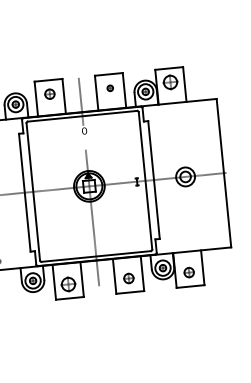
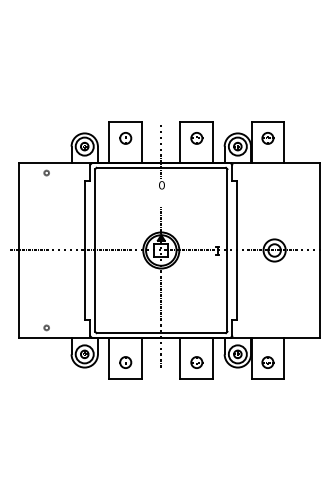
part: (170, 82) -> (267, 138), size x0.71
part: (109, 88) -> (196, 138), size x1.67
part: (68, 284) -> (125, 362), size x0.71

